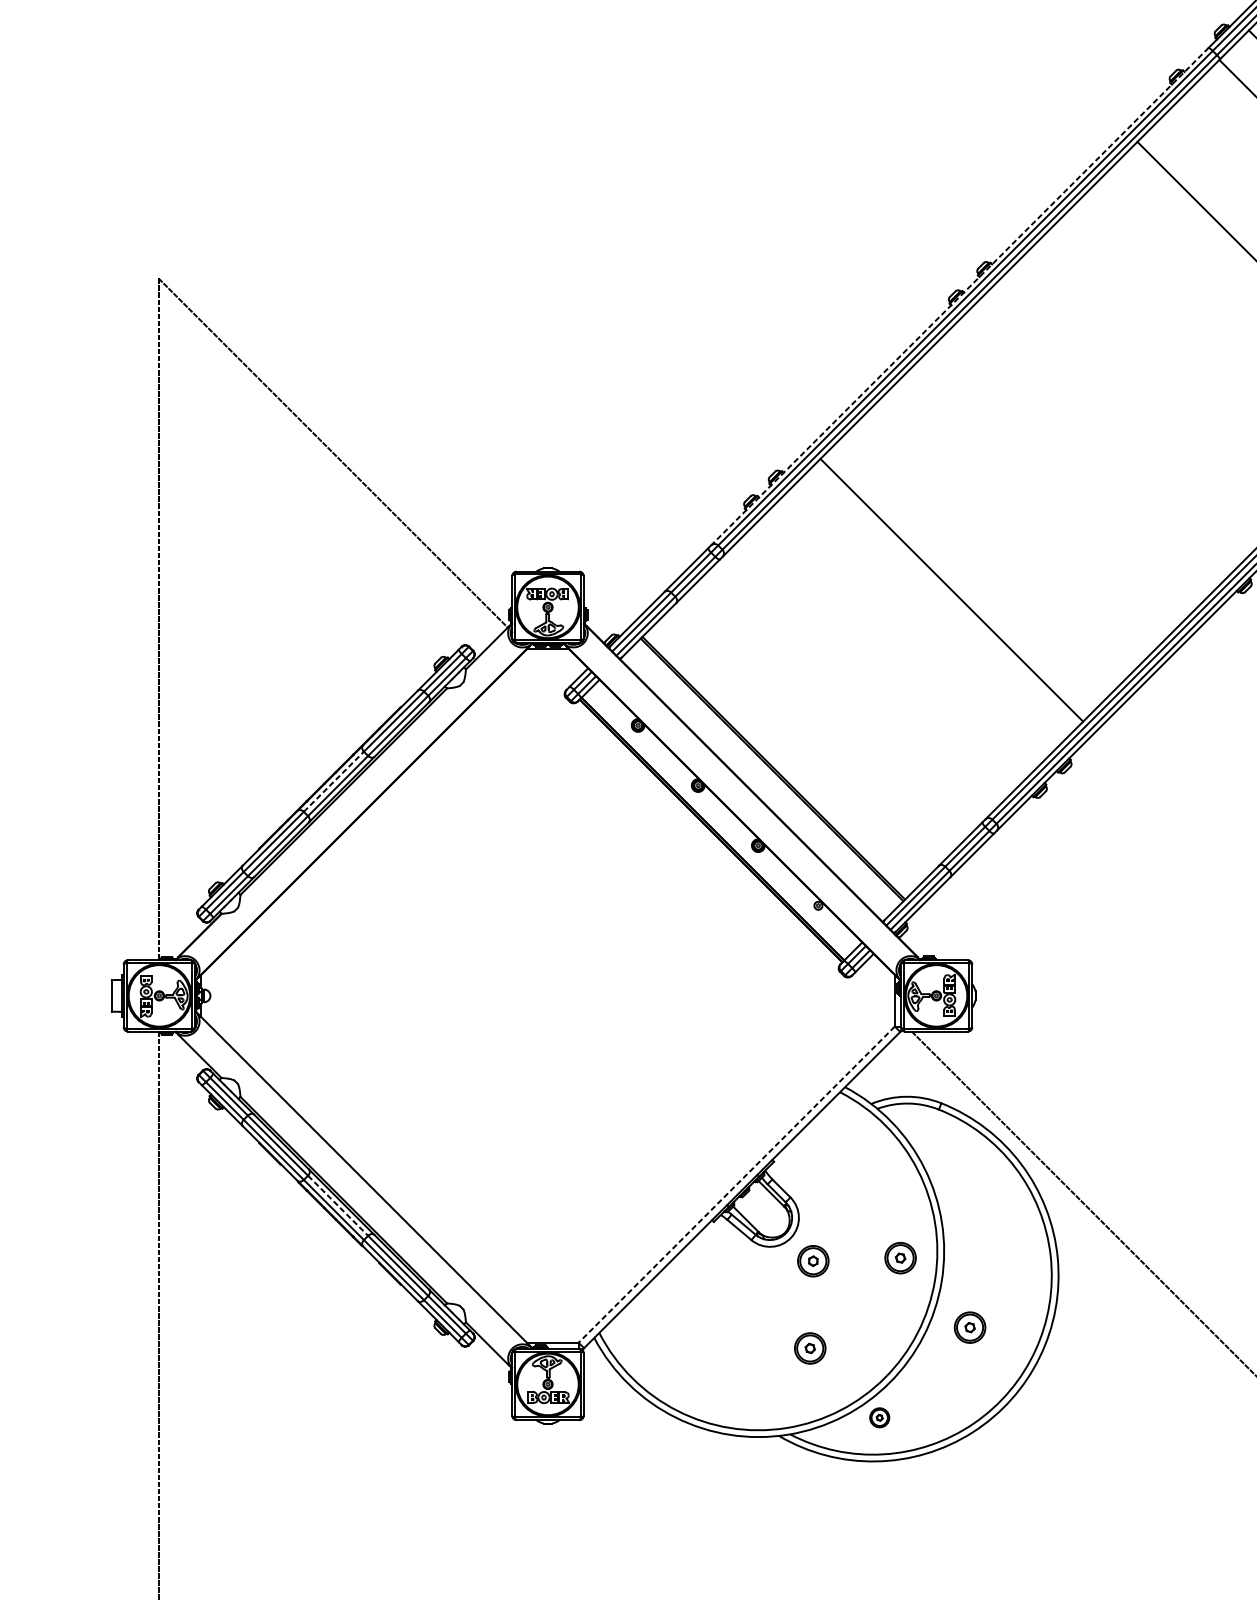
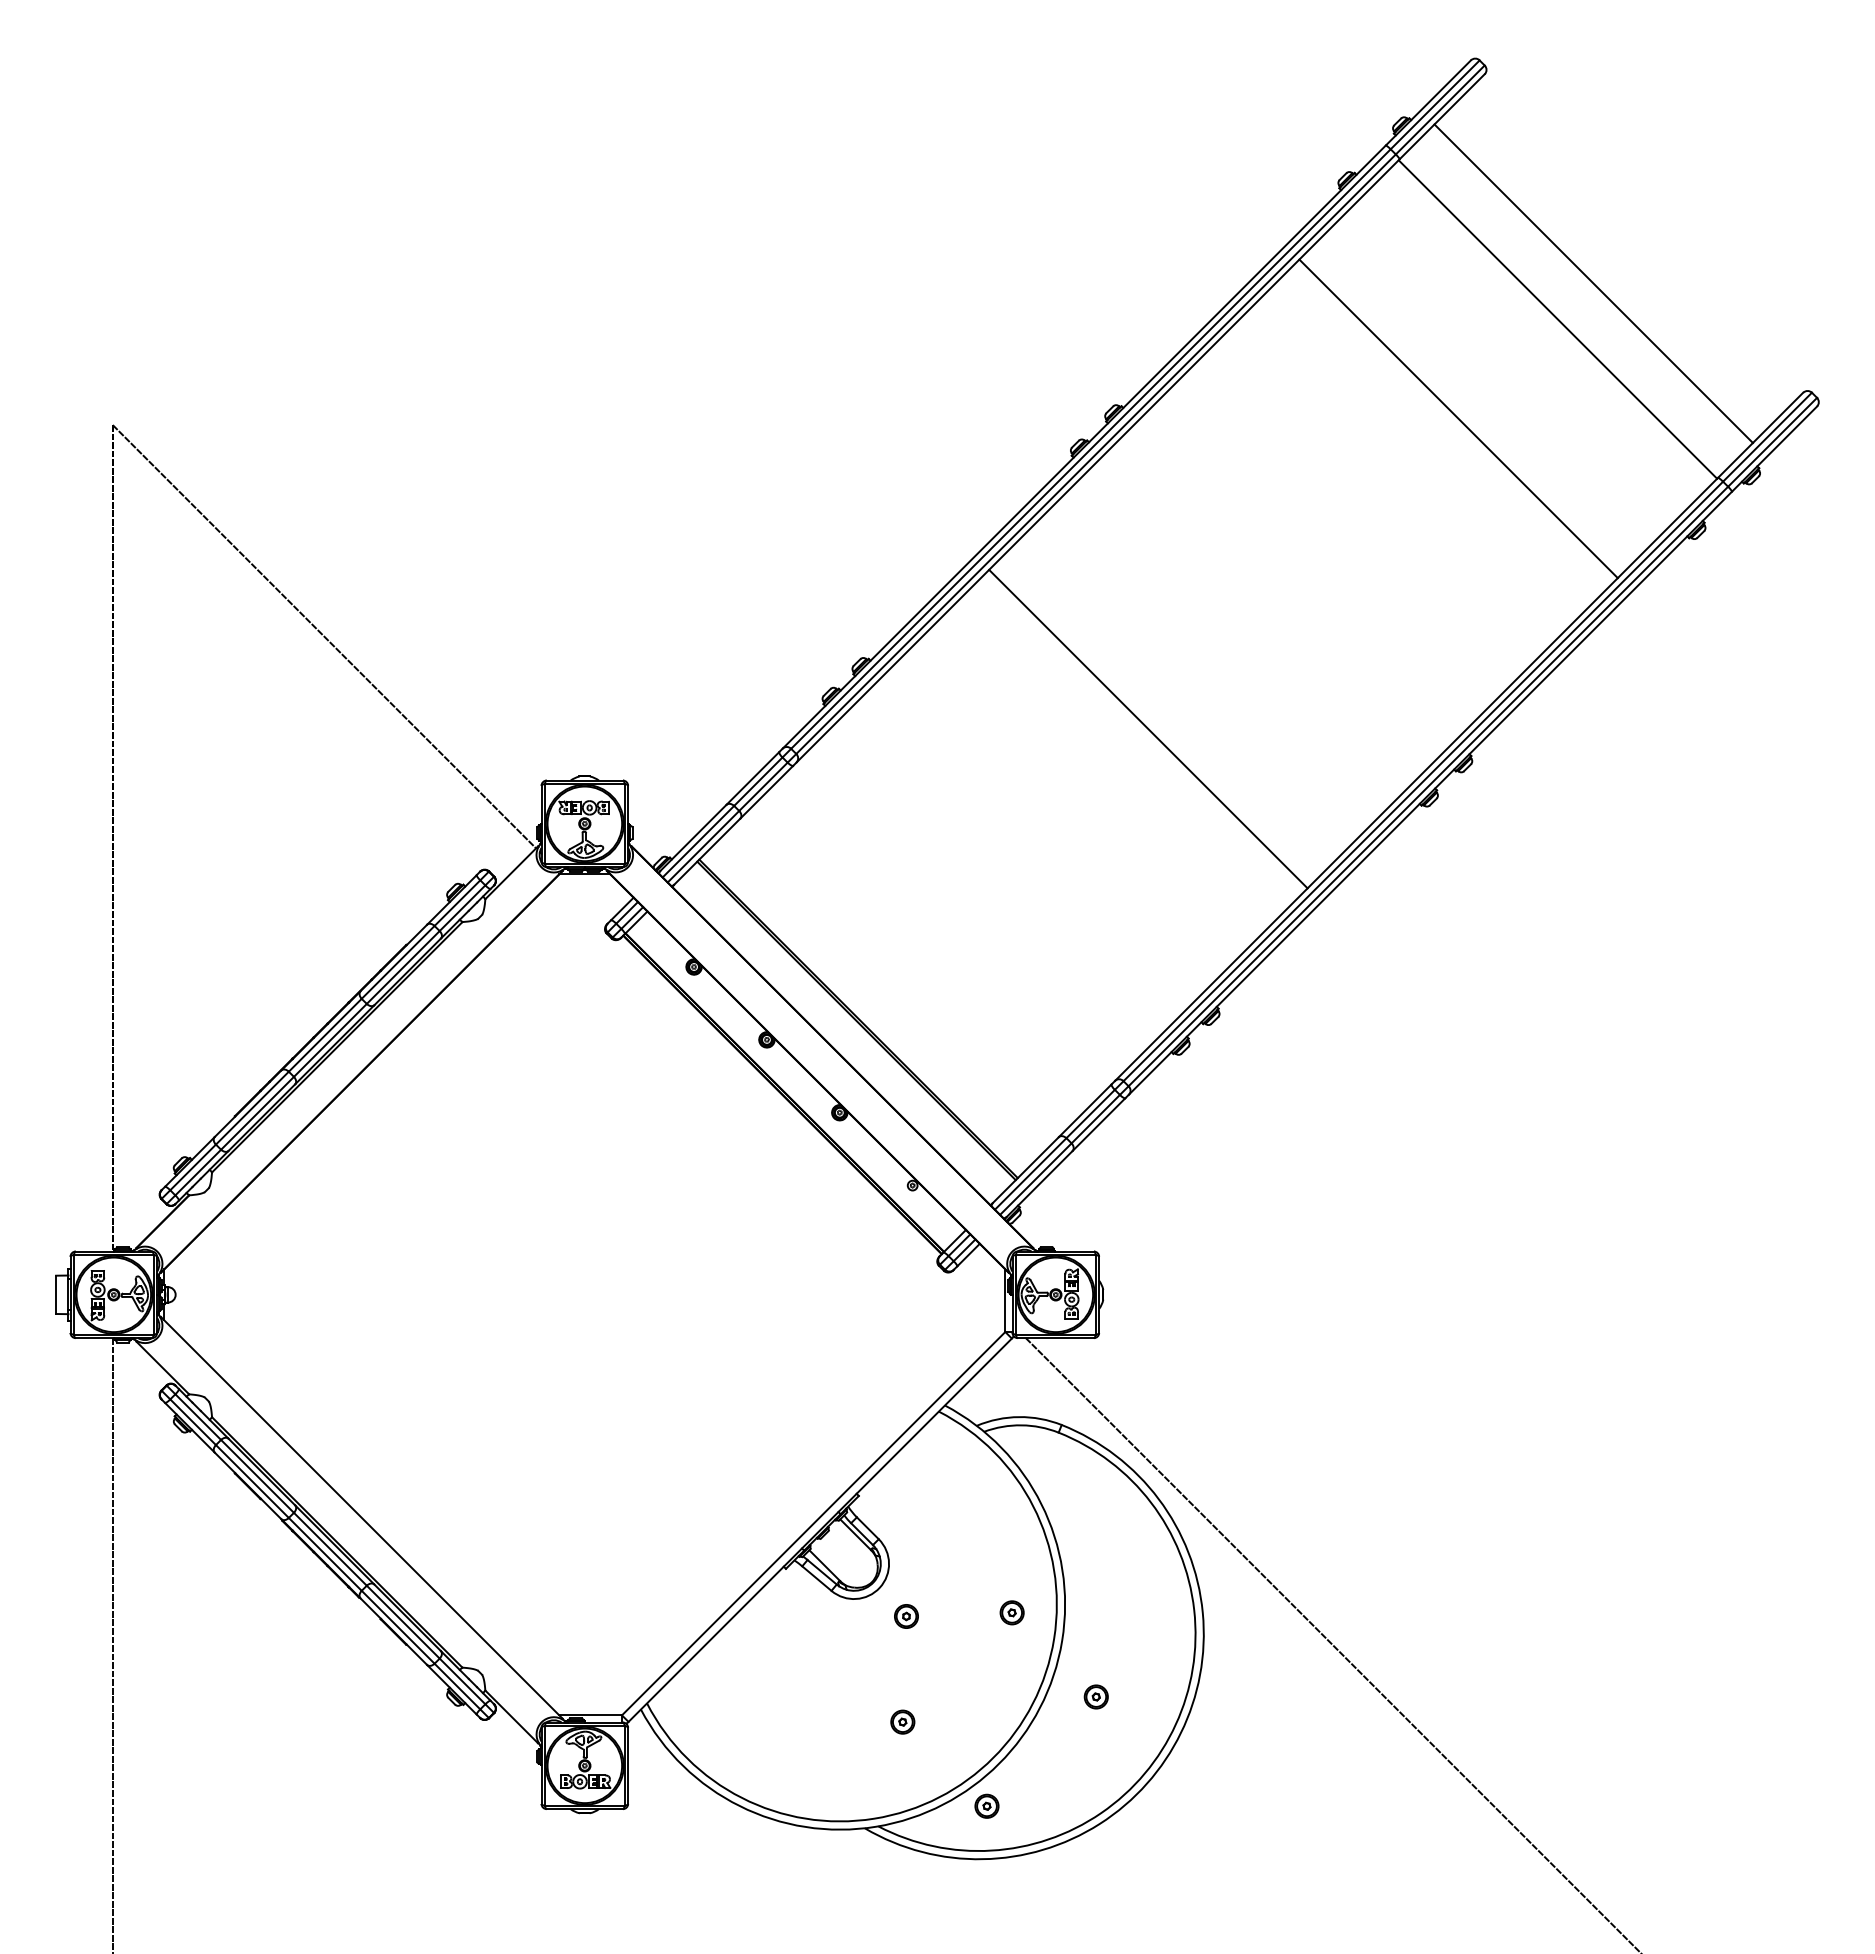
line: (959, 296) -> (1083, 447), dashed -> solid
line: (951, 589) -> (1148, 728), moved
line: (334, 781) -> (325, 1035), dashed -> solid
line: (736, 1185) -> (813, 1524), dashed -> solid
line: (338, 1205) -> (330, 1549), dashed -> solid
part: (899, 1257) -> (1011, 1612), size x0.62
part: (813, 1261) -> (906, 1616), size x0.62
part: (969, 1327) -> (1095, 1696), size x0.62
part: (810, 1347) -> (902, 1721), size x0.62

